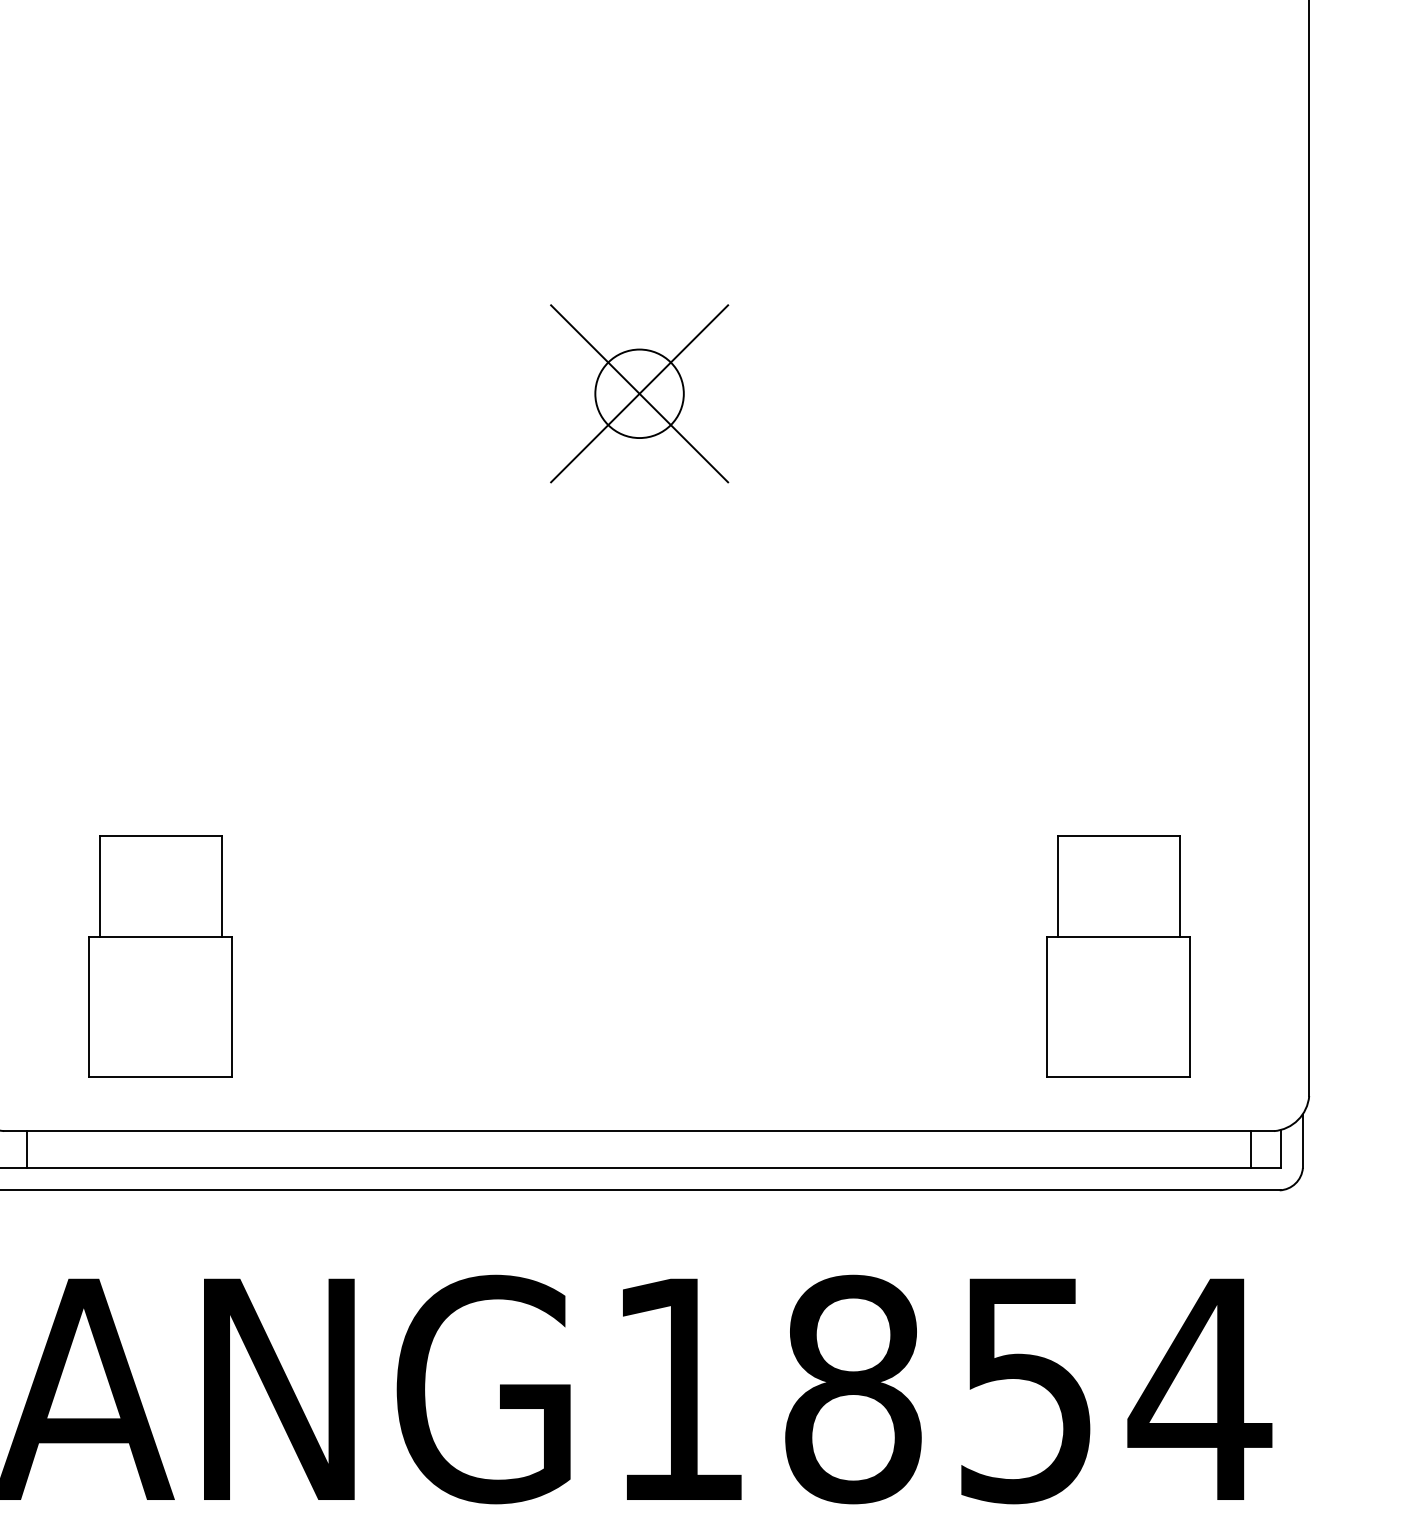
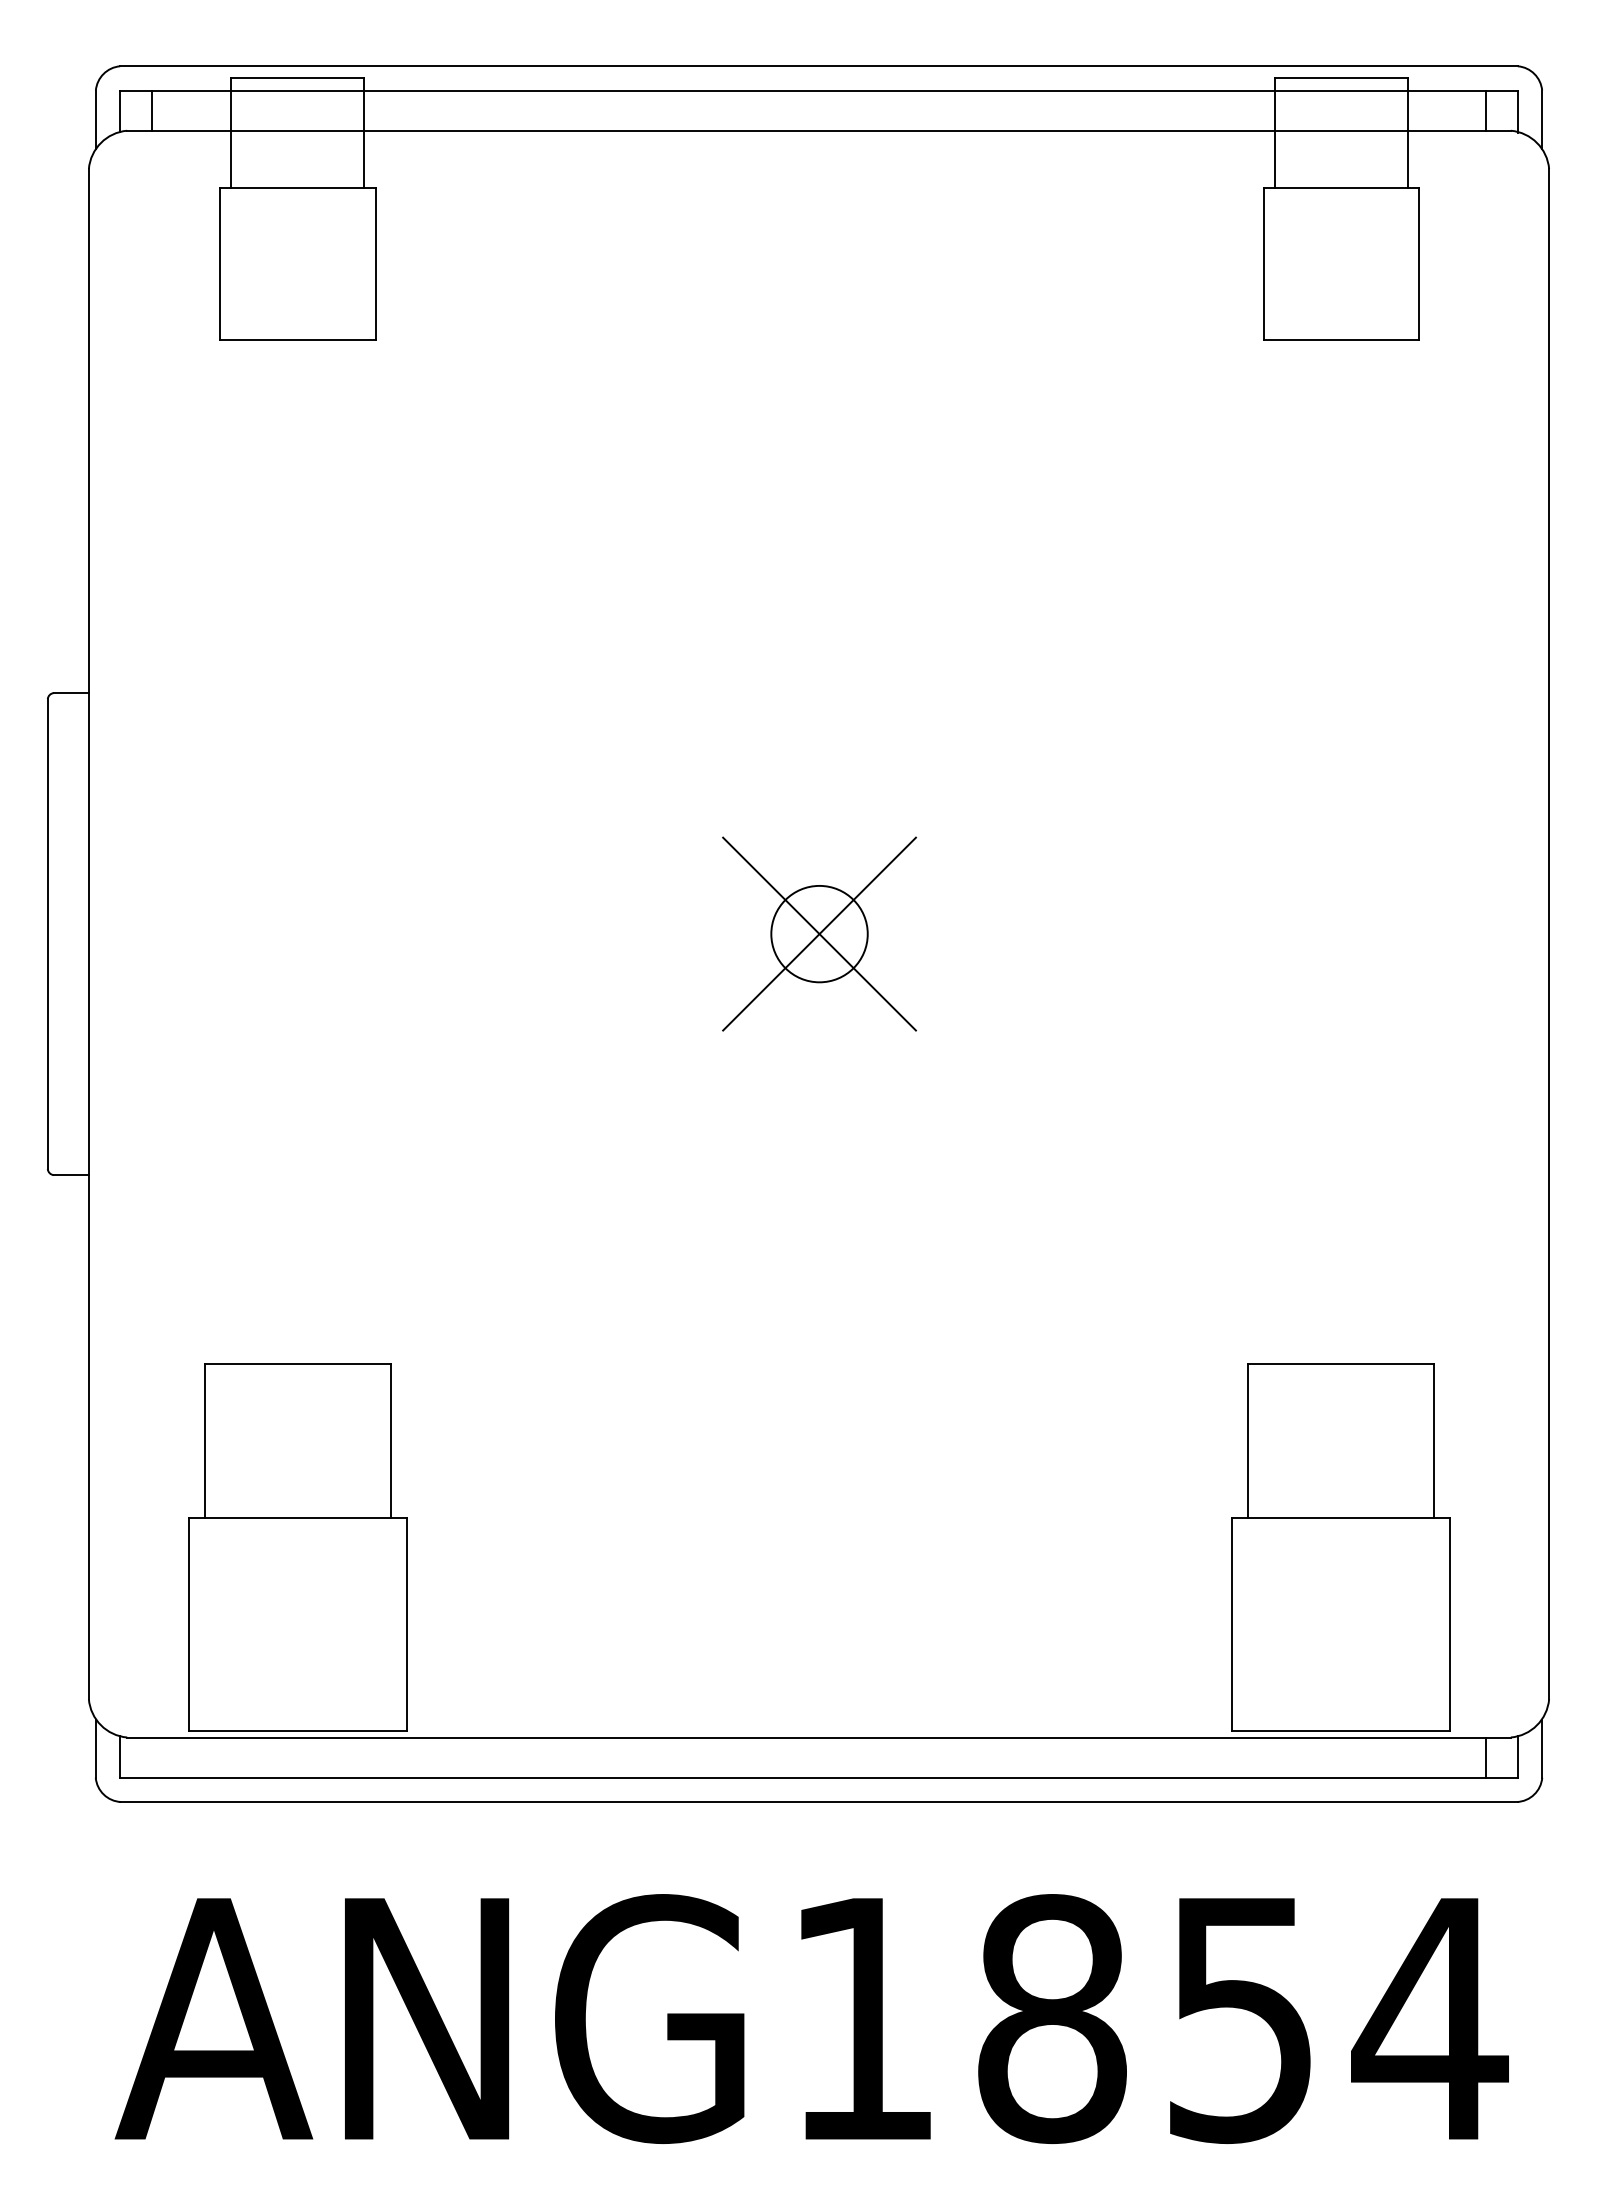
part: (160, 955) -> (297, 1546), size x1.4
part: (1118, 955) -> (1341, 1546), size x1.4
line: (27, 1149) -> (152, 1757), removed

